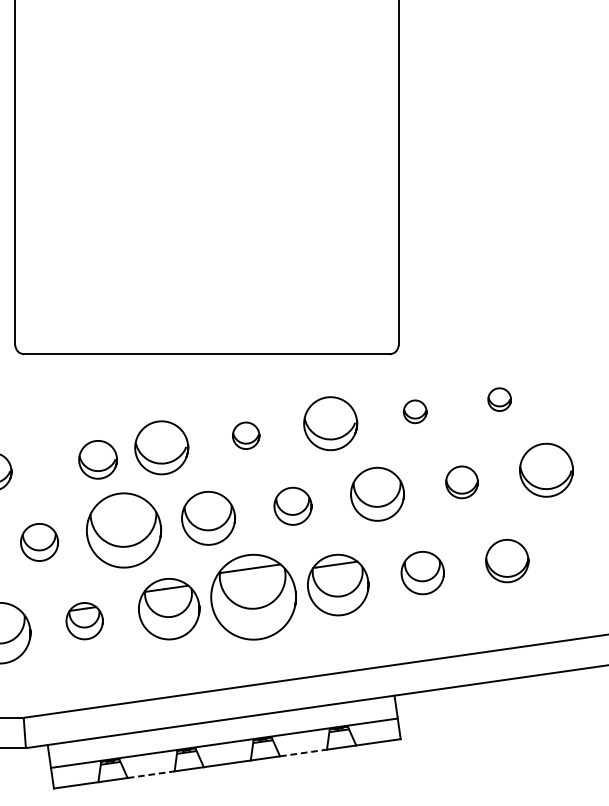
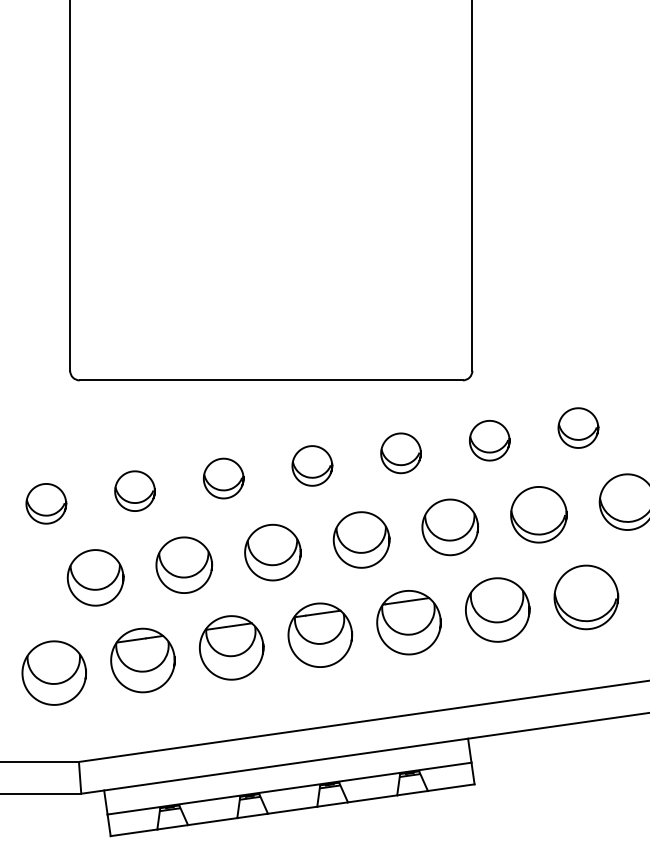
part: (499, 399) -> (578, 427), size x1.67
part: (414, 411) -> (489, 440), size x1.67
part: (330, 423) -> (400, 453), size x0.71
part: (246, 435) -> (312, 465), size x1.43
part: (161, 447) -> (223, 478), size x0.71
part: (97, 459) -> (134, 490), moved
part: (461, 482) -> (538, 514), size x1.67
part: (292, 505) -> (361, 539), size x1.43
part: (124, 529) -> (184, 564), size x0.71
part: (39, 542) -> (95, 577), size x1.43
part: (507, 561) -> (586, 597), size x1.43
part: (422, 572) -> (497, 609), size x1.43
part: (253, 596) -> (320, 634), size x0.71
part: (84, 621) -> (142, 660), size x1.67
line: (303, 752) -> (372, 798), dashed -> solid
line: (150, 774) -> (212, 821), dashed -> solid

